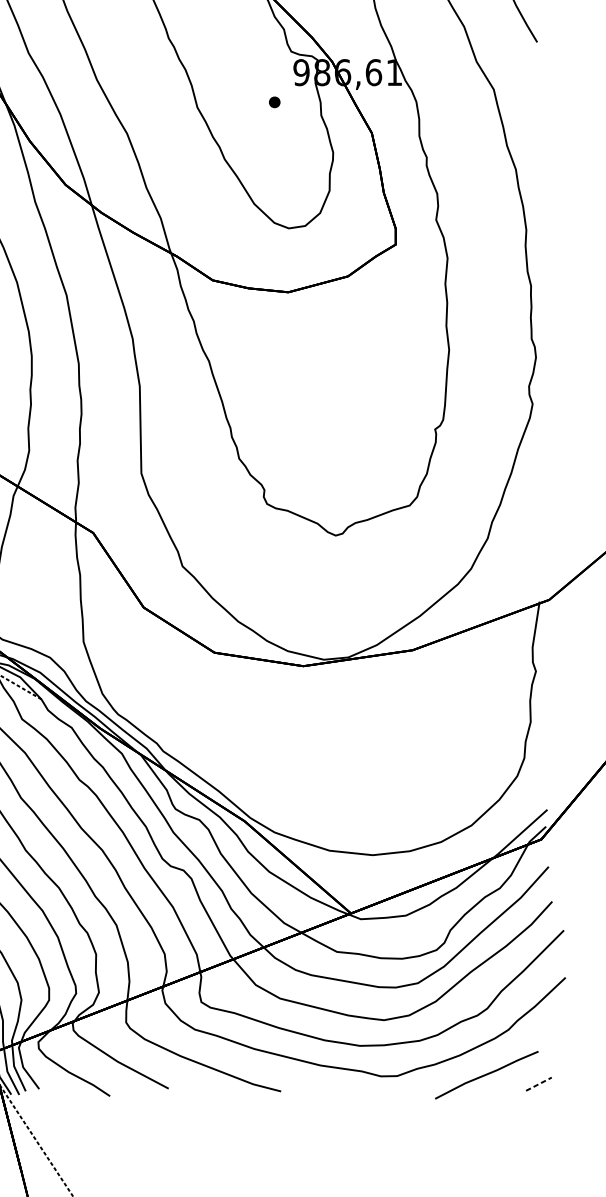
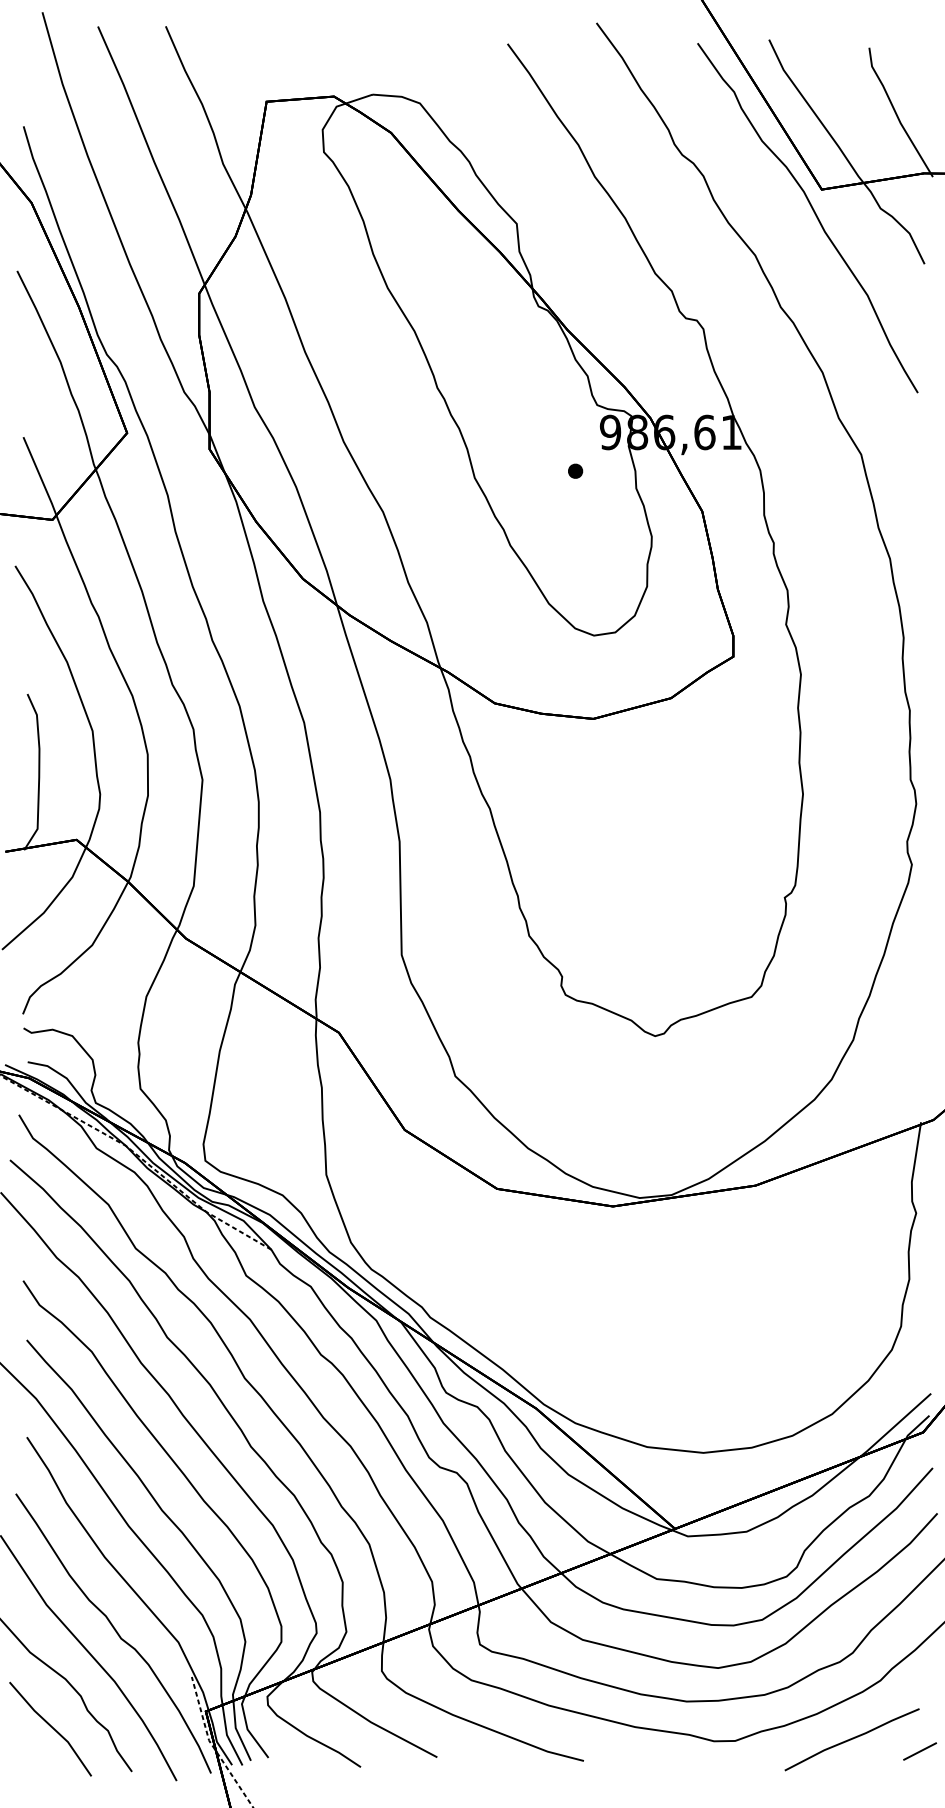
line: (539, 1084) -> (920, 1751), dashed -> solid

